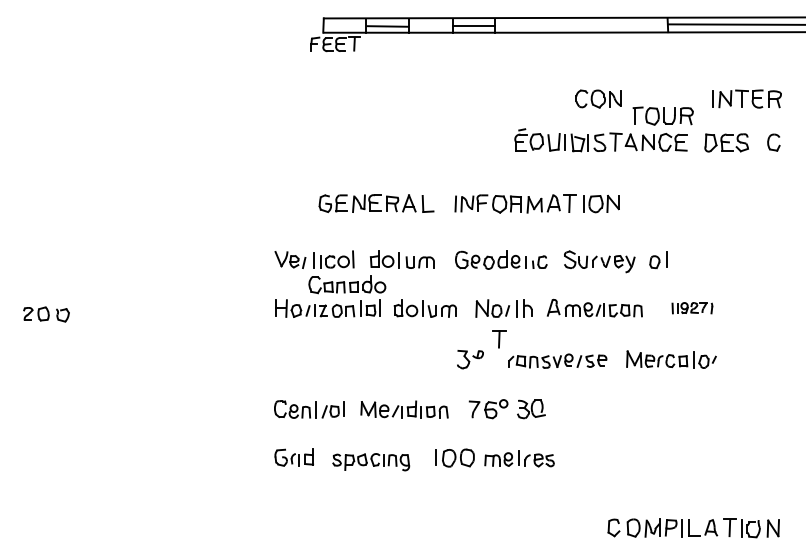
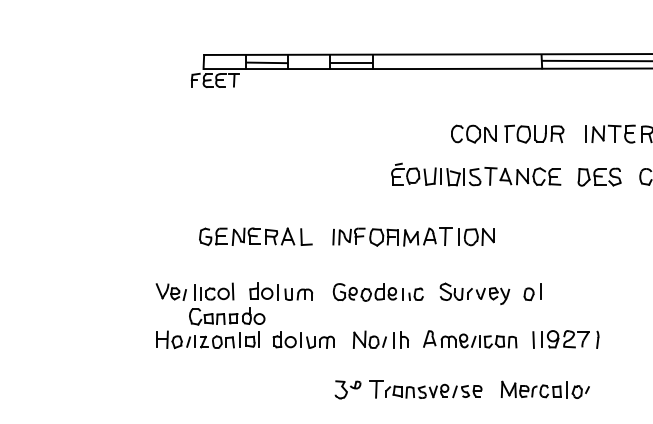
part: (662, 115) -> (533, 133), moved
part: (692, 307) -> (566, 338), size x1.67
part: (499, 339) -> (376, 389), moved

